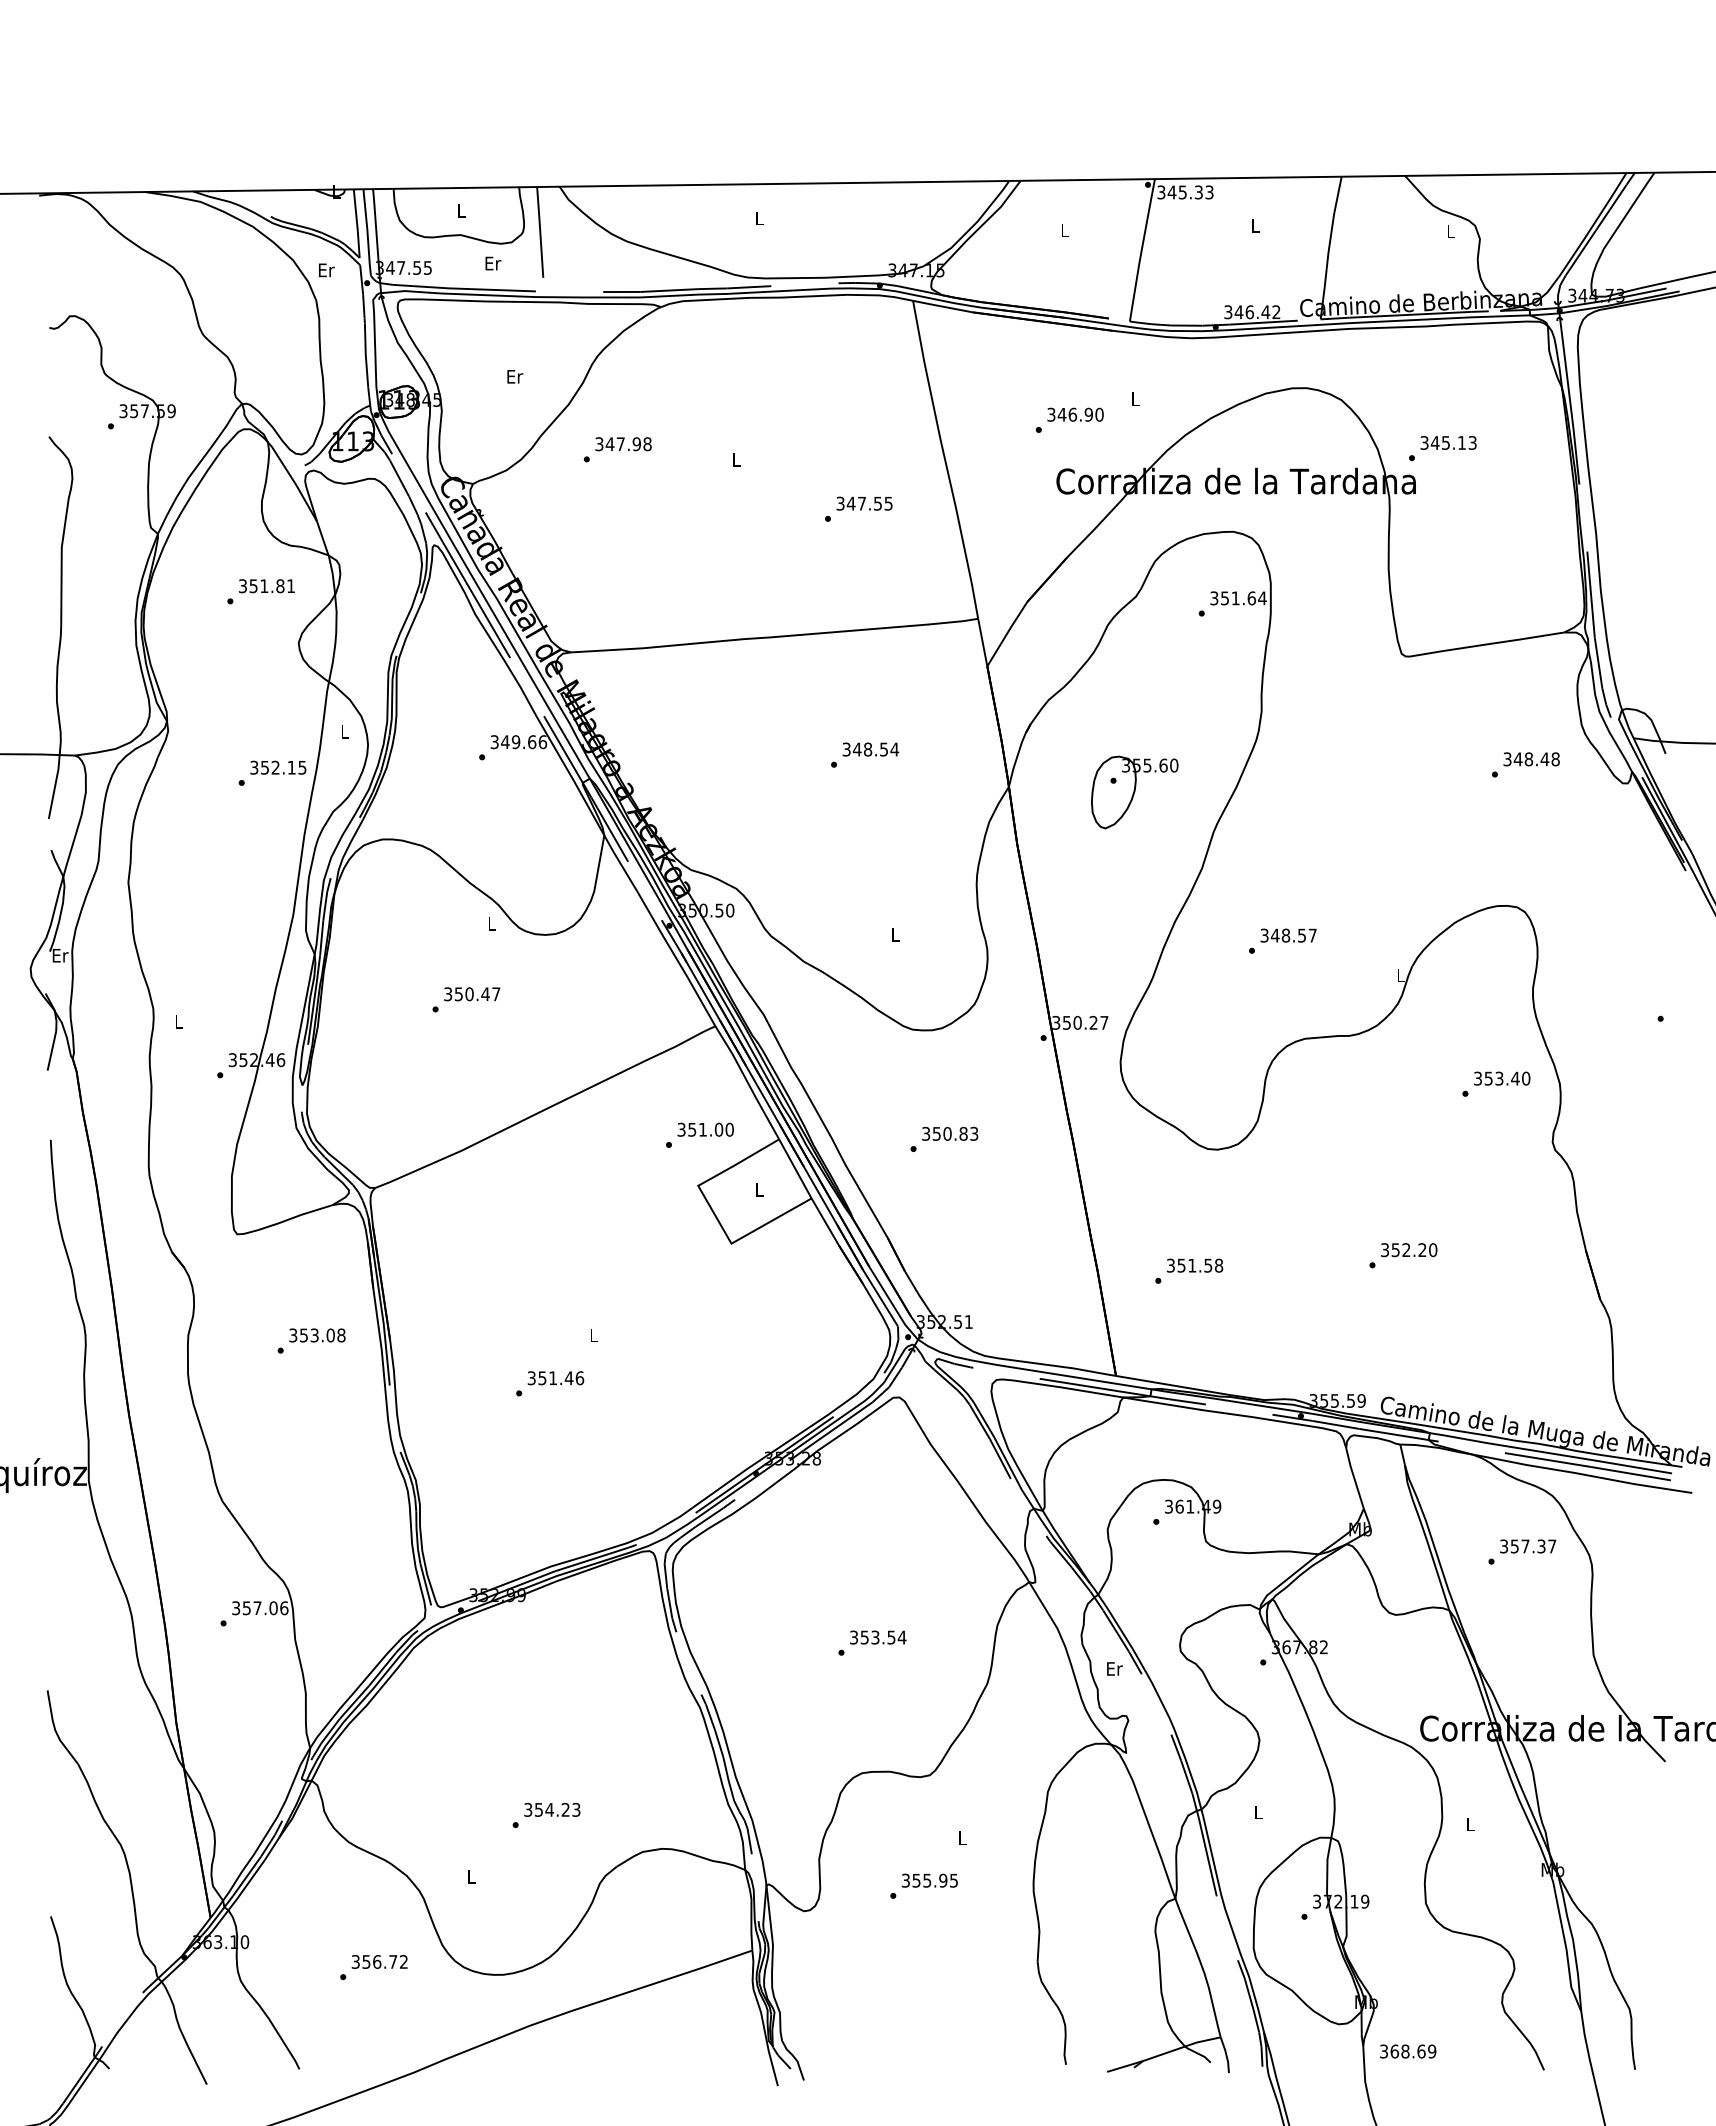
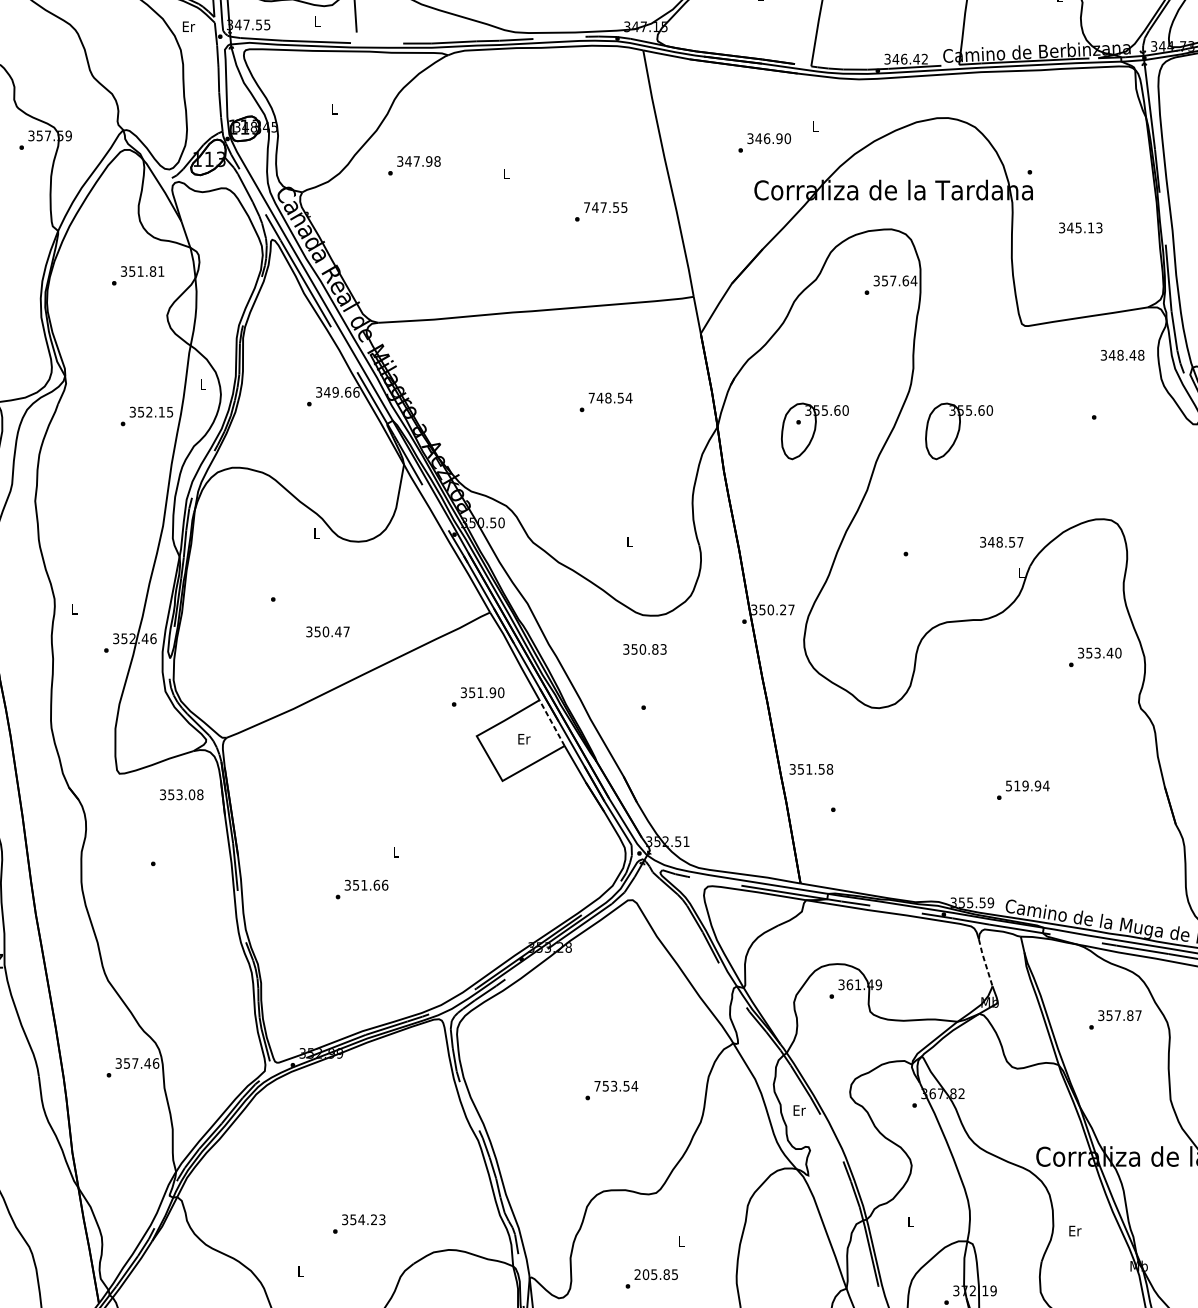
text: (493, 263) -> (318, 21), Er -> L
text: (515, 376) -> (335, 109), Er -> L
text: (1448, 442) -> (1080, 227), moved
text: (840, 503) -> (587, 207), 347.55 -> 747.55
text: (1235, 598) -> (893, 281), 351.64 -> 357.64
text: (846, 749) -> (591, 398), 348.54 -> 748.54
text: (1531, 759) -> (1122, 355), moved
part: (1320, 792) -> (959, 431), added
text: (1288, 935) -> (1001, 542), moved
text: (472, 994) -> (328, 632), moved
text: (718, 1129) -> (492, 692), 351.00 -> 351.90
text: (950, 1133) -> (645, 649), moved
line: (795, 1168) -> (552, 722), solid -> dashed
text: (759, 1189) -> (524, 739), L -> Er
text: (1409, 1250) -> (1027, 786), 352.20 -> 519.94
text: (1194, 1265) -> (810, 769), moved
text: (317, 1335) -> (181, 794), moved
text: (568, 1378) -> (376, 885), 351.46 -> 351.66
line: (1354, 1477) -> (985, 962), solid -> dashed
text: (1541, 1546) -> (1130, 1015), 357.37 -> 357.87
text: (273, 1608) -> (147, 1063), 357.06 -> 357.46
text: (853, 1637) -> (597, 1086), 353.54 -> 753.54
text: (1470, 1824) -> (1075, 1231), L -> Er
text: (924, 1880) -> (652, 1274), 355.95 -> 205.85

